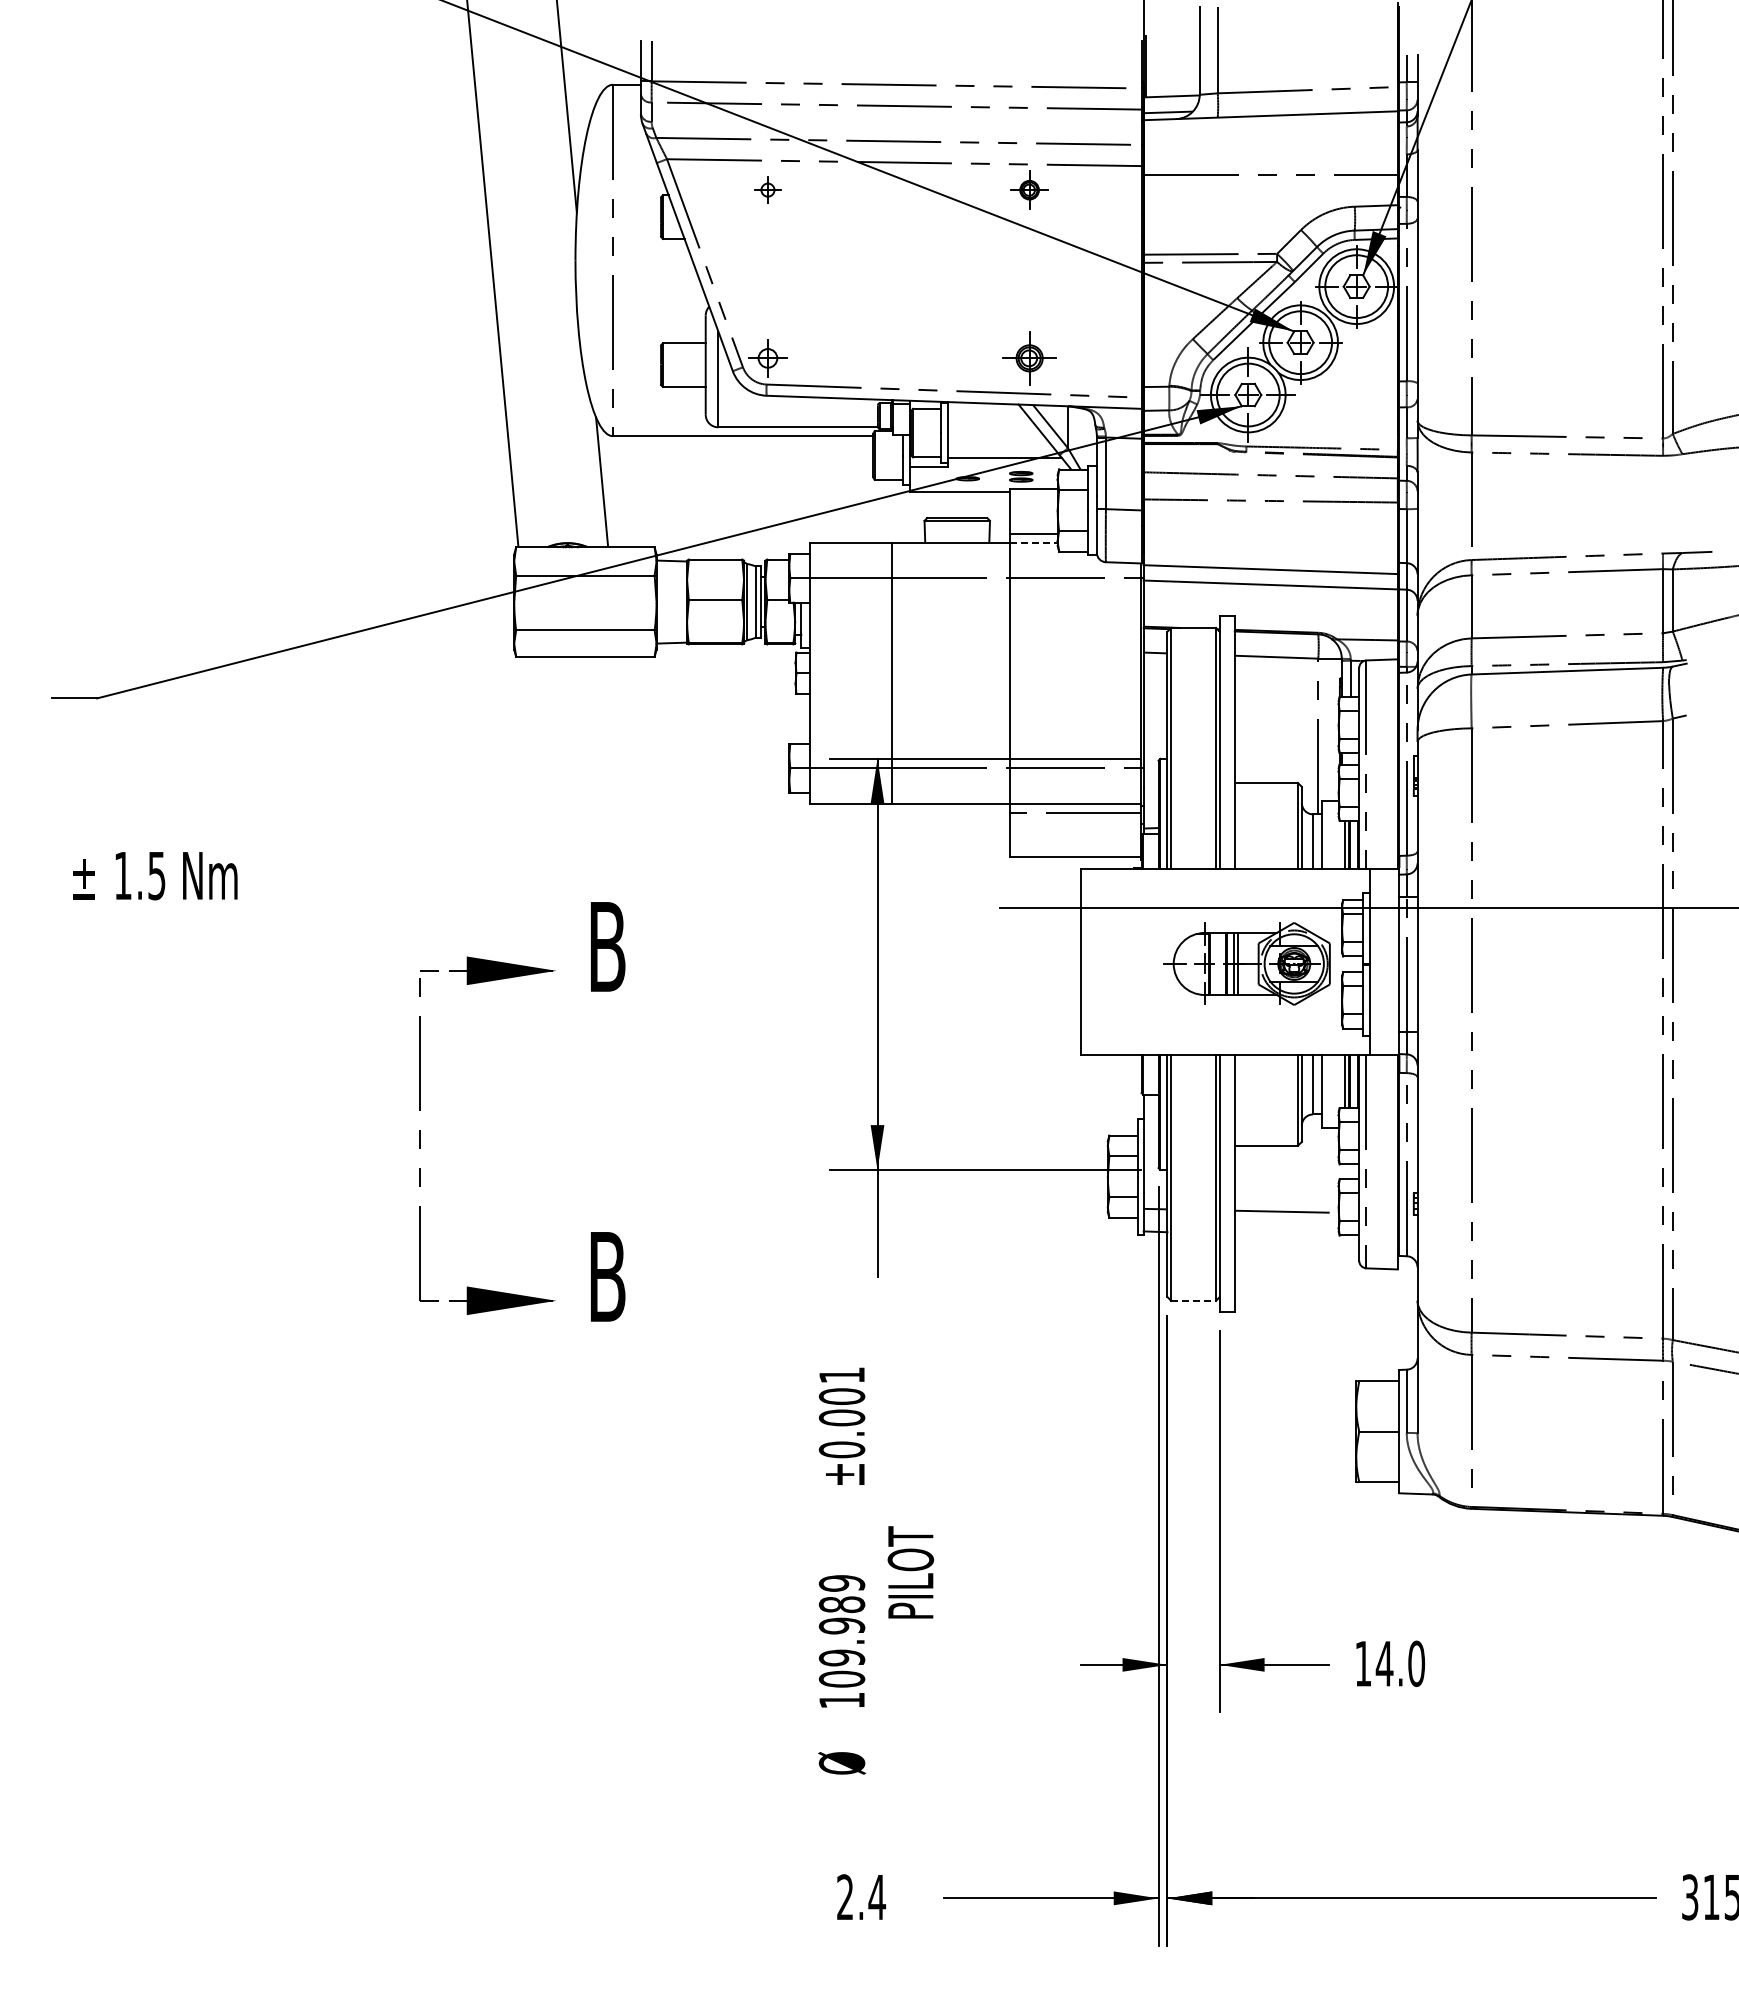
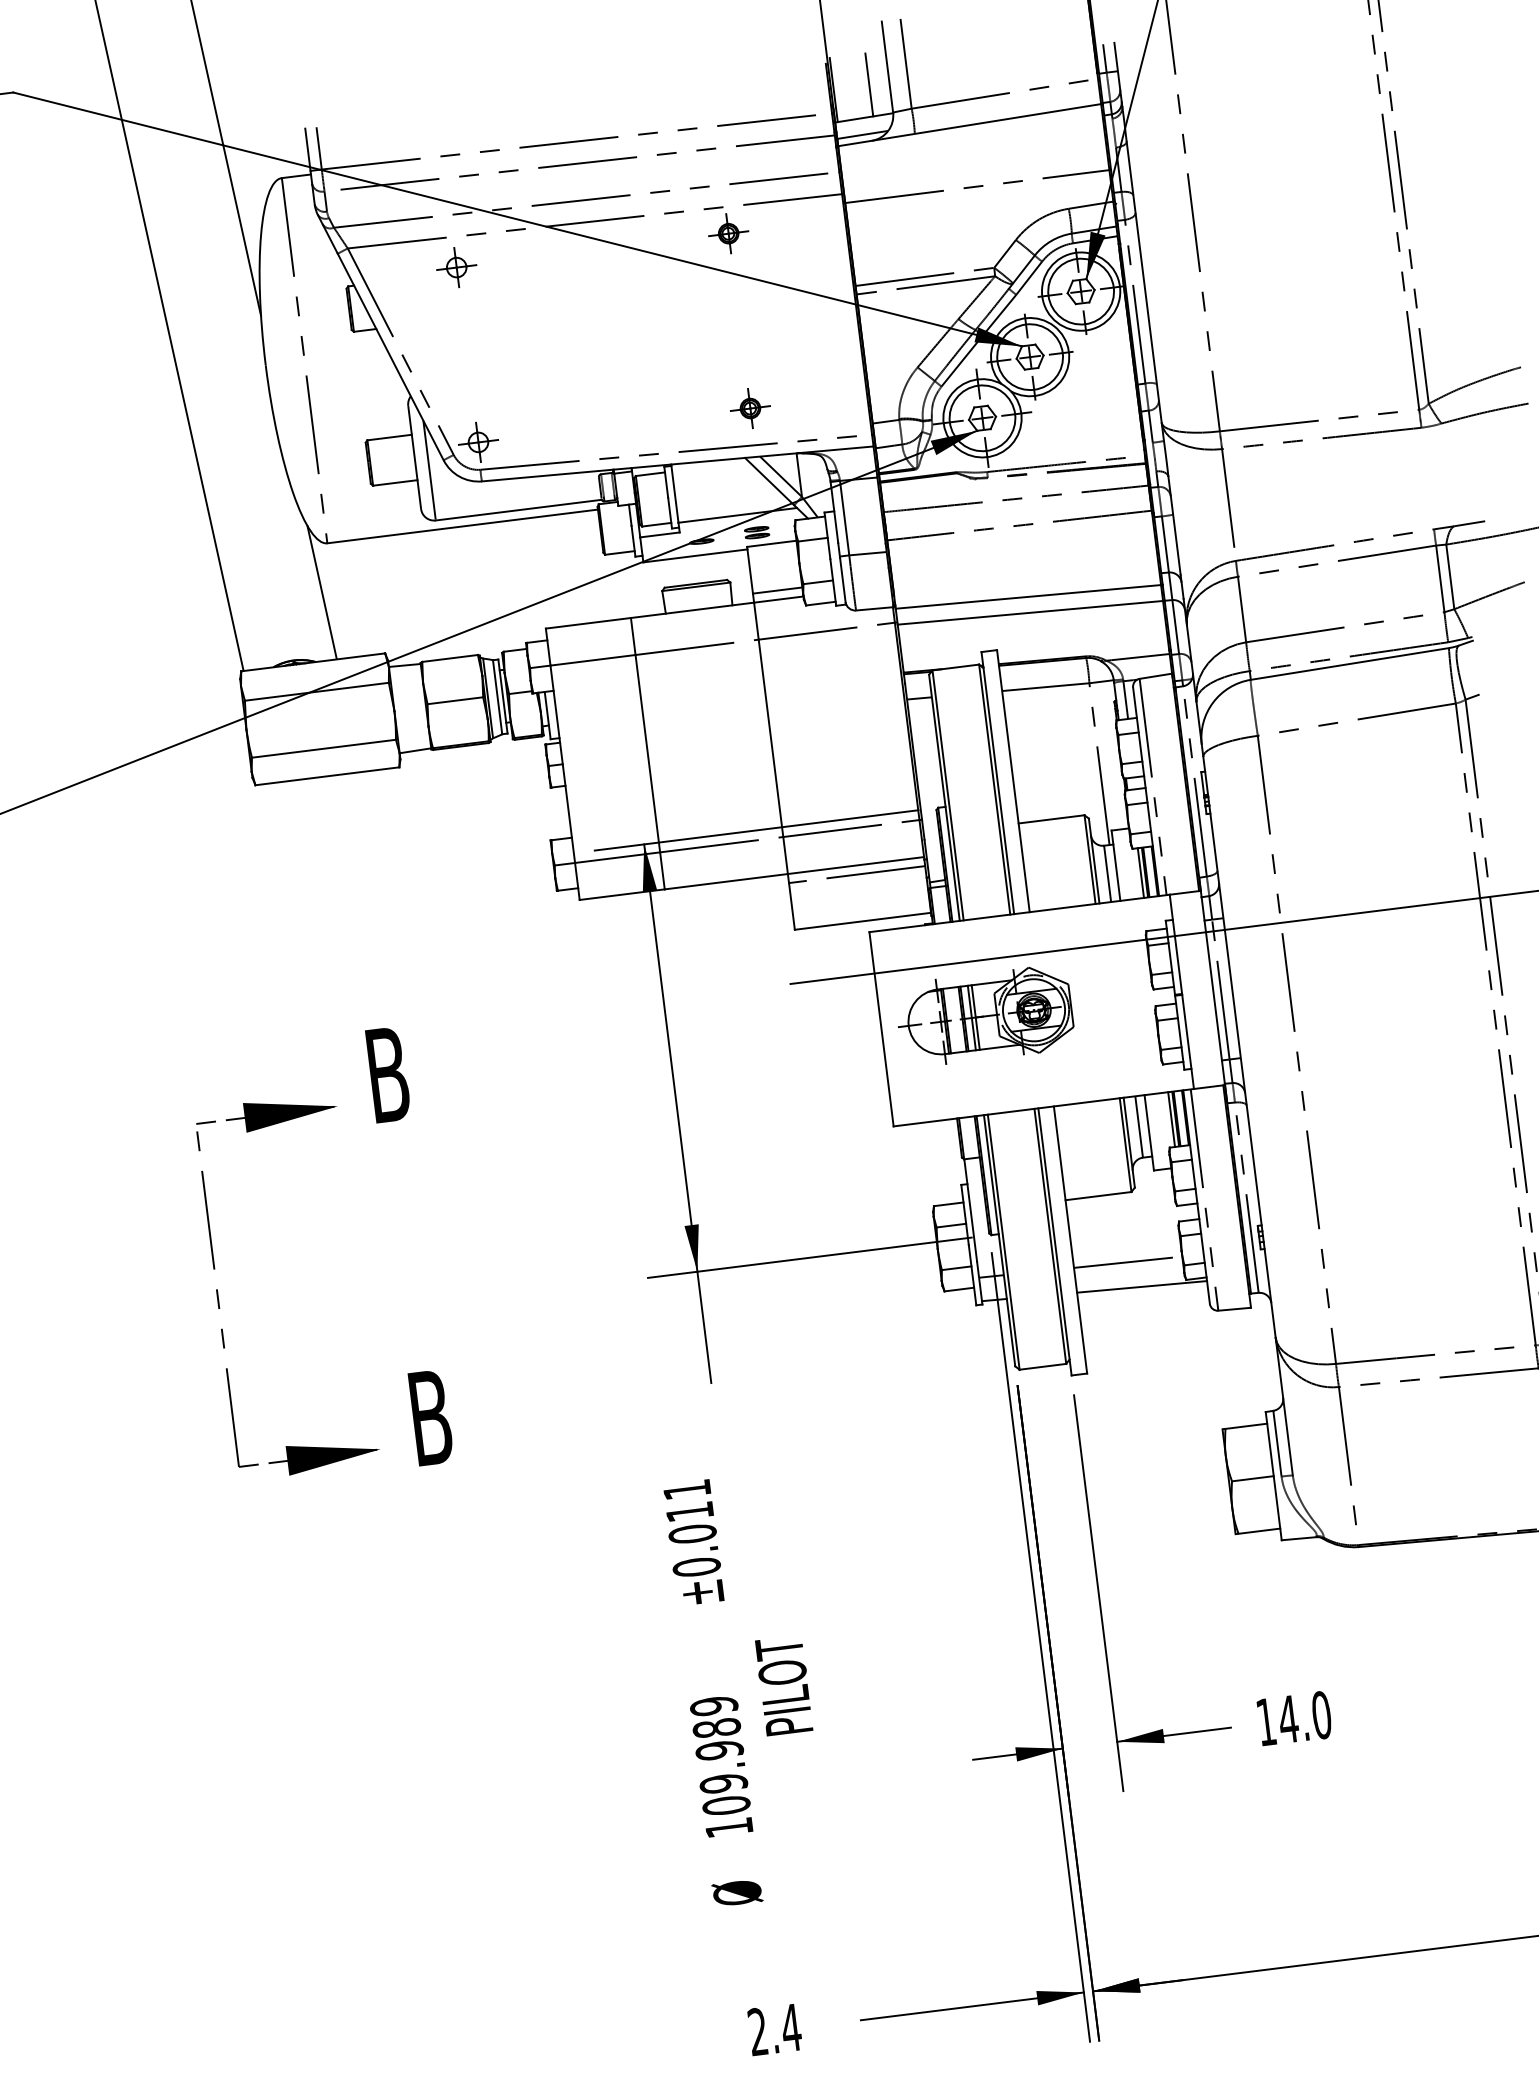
line: (1180, 65) -> (869, 84), added
part: (767, 189) -> (456, 266), size x1.43
part: (1029, 358) -> (750, 408), size x0.71
line: (1033, 542) -> (778, 599), dashed -> solid
part: (1246, 963) -> (984, 1015), moved
line: (1296, 1236) -> (1141, 1286), added
line: (1194, 1300) -> (1043, 1366), dashed -> solid
text: (841, 1396) -> (689, 1511), ±0.001 -> ±0.011

